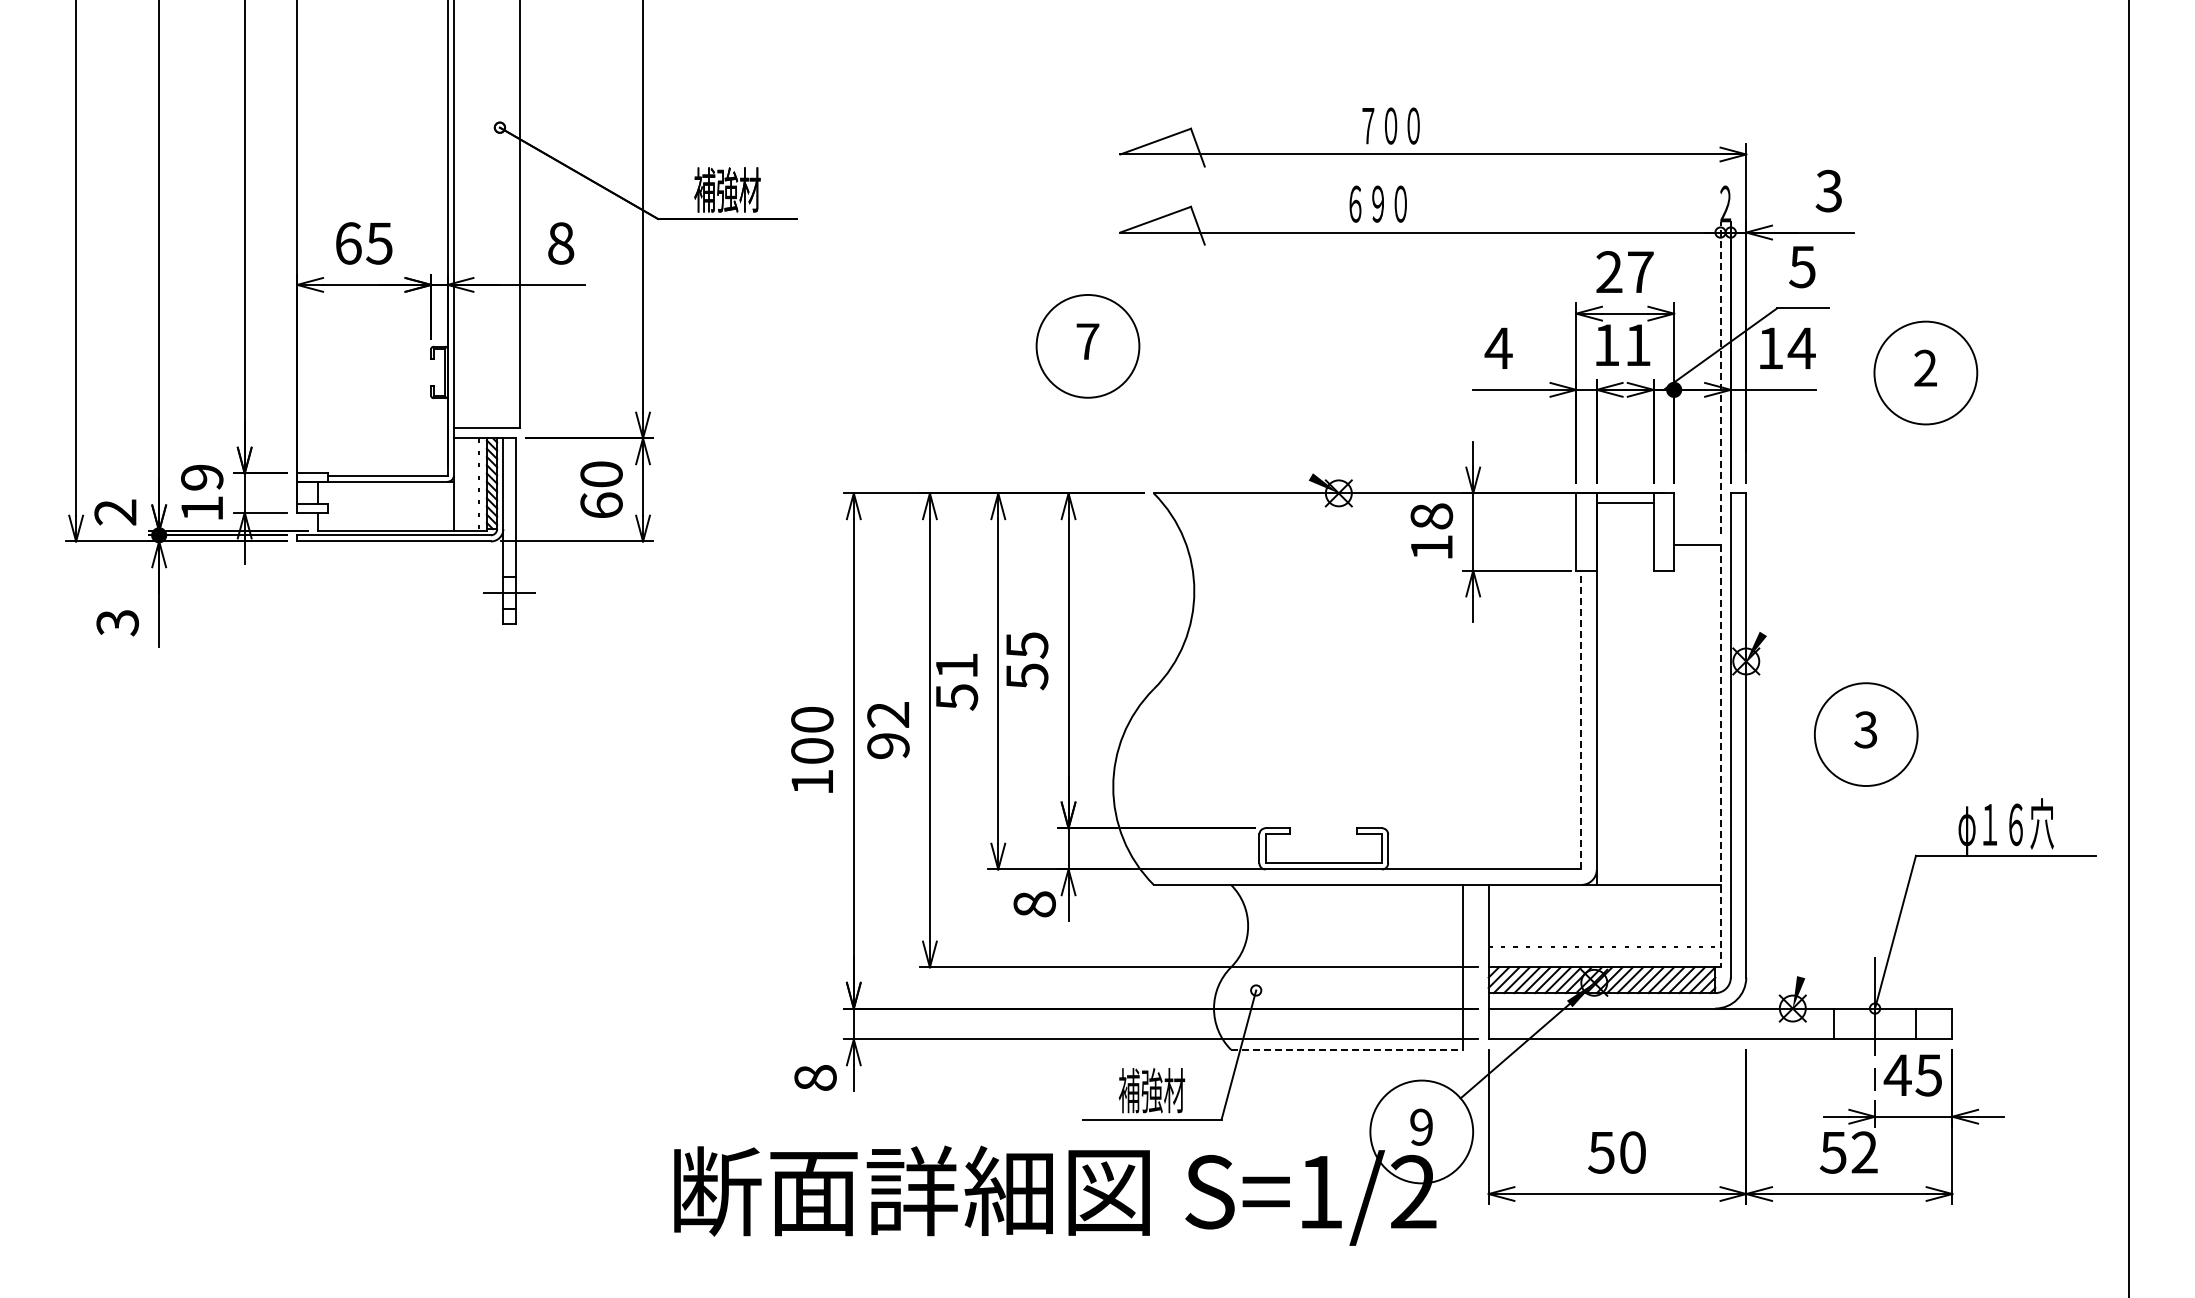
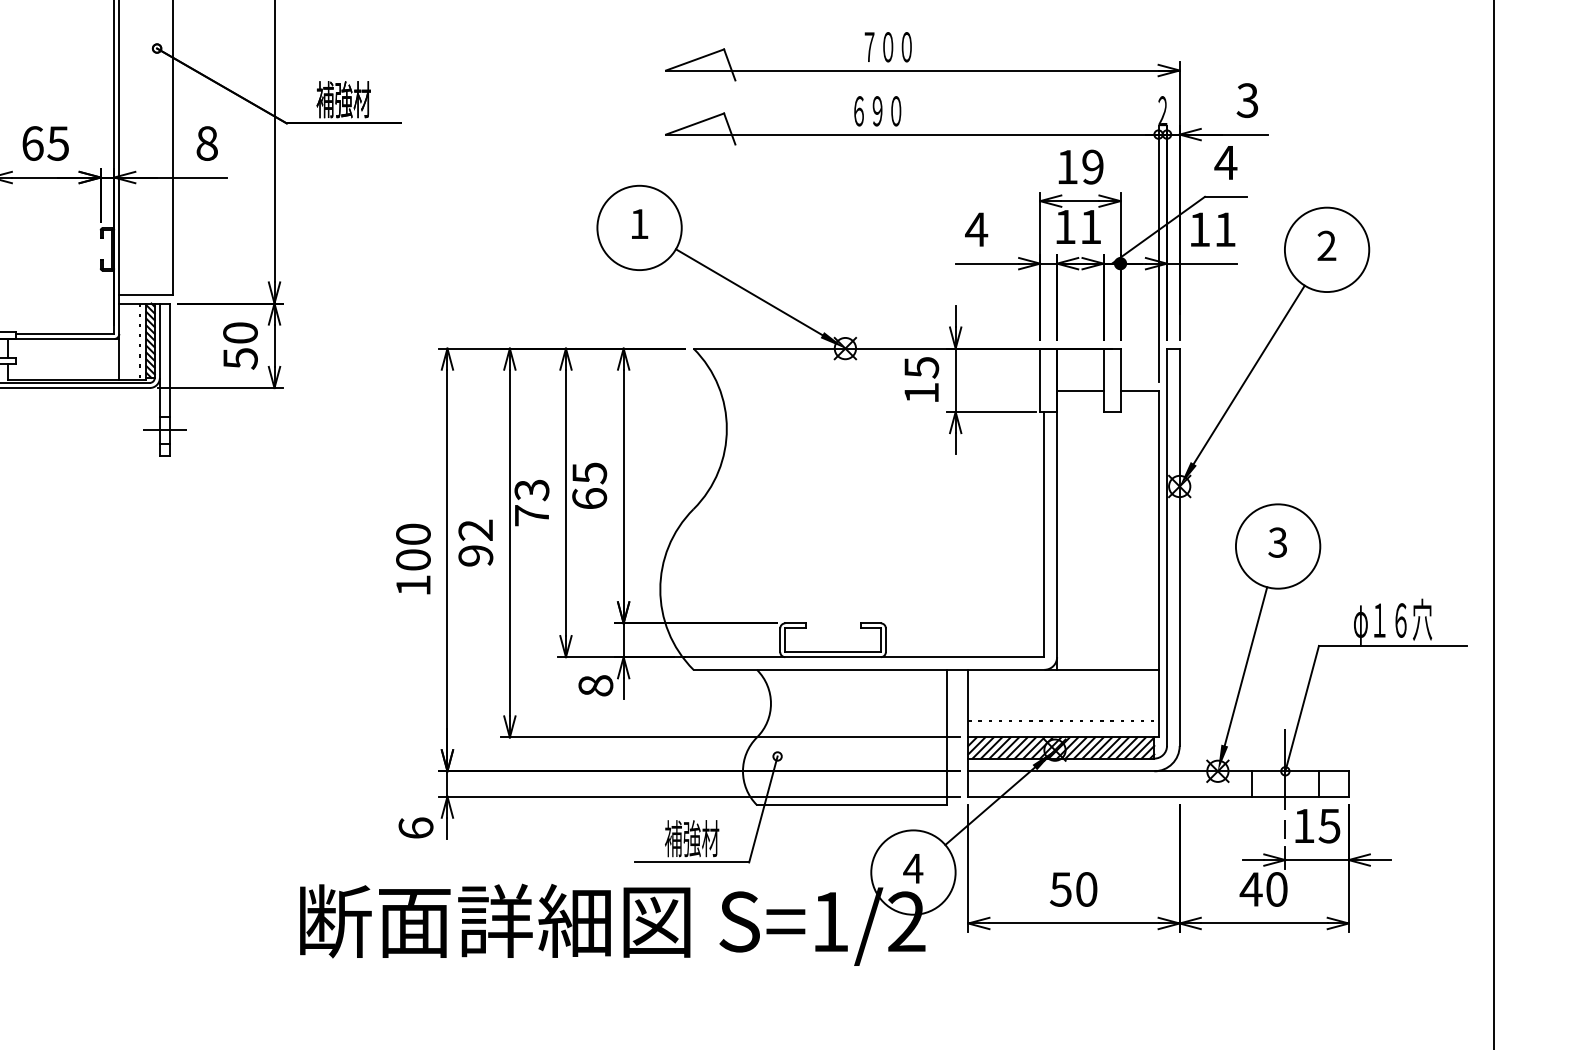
text: (1802, 267) -> (1225, 163), 5 -> 4
text: (1624, 272) -> (1079, 167), 27 -> 19
text: (1087, 341) -> (639, 223), 7 -> 1
text: (1801, 347) -> (1225, 228), 14 -> 11
line: (1720, 378) -> (1158, 254), dashed -> solid
line: (1221, 424) -> (749, 292), added
line: (1624, 502) -> (1079, 390), moved
text: (601, 505) -> (240, 358), 60 -> 50
text: (1431, 516) -> (921, 367), 18 -> 15
line: (1830, 524) -> (1248, 374), added
text: (1026, 676) -> (589, 498), 55 -> 65
text: (956, 681) -> (531, 502), 51 -> 73
line: (1581, 719) -> (1044, 534), dashed -> solid
line: (1720, 756) -> (1158, 564), dashed -> solid
line: (1826, 880) -> (1245, 666), added
line: (1347, 1049) -> (852, 804), dashed -> solid
text: (1897, 1074) -> (1303, 825), 45 -> 15
text: (815, 1077) -> (416, 827), 8 -> 6
text: (1421, 1126) -> (913, 868), 9 -> 4
text: (1848, 1152) -> (1263, 889), 52 -> 40

